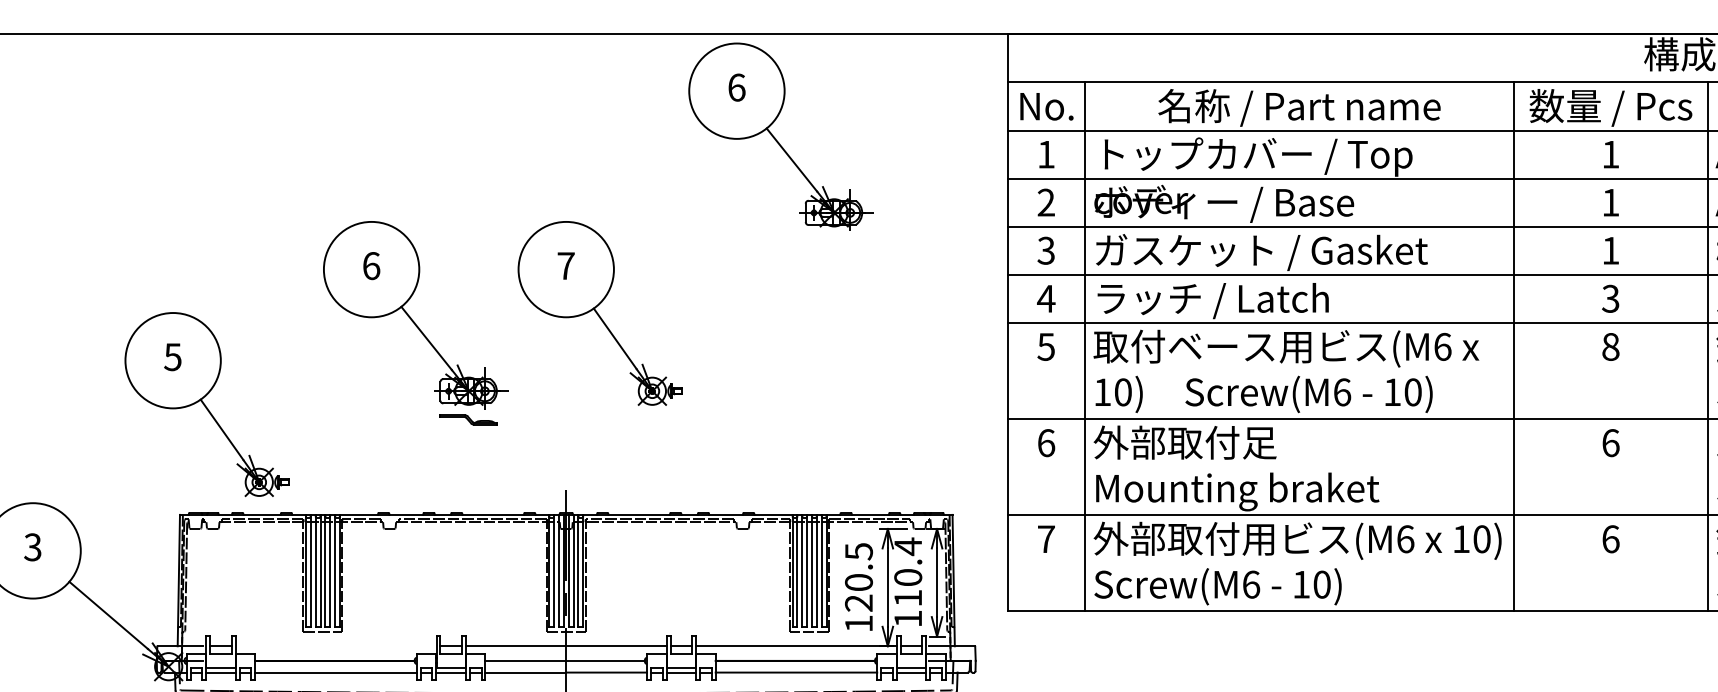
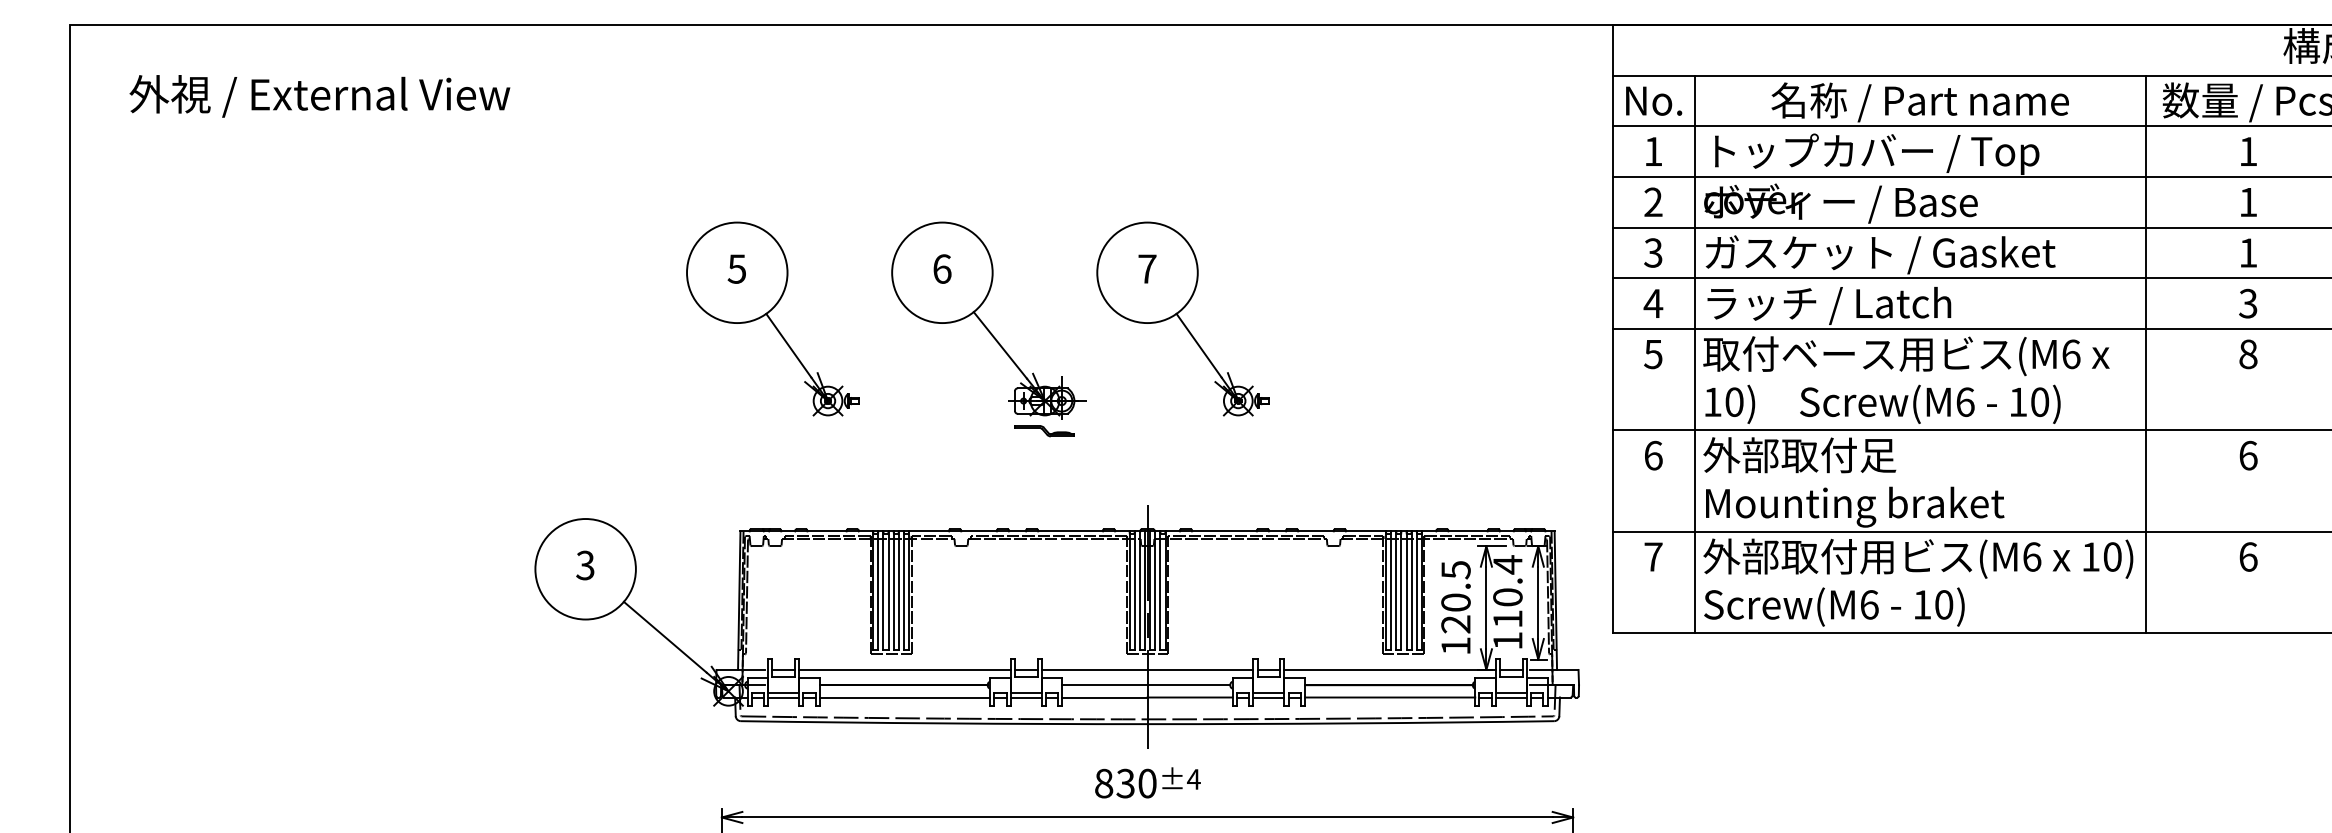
part: (780, 136) -> (1373, 132), removed
part: (206, 404) -> (772, 318), moved
line: (335, 645) -> (904, 669), added

